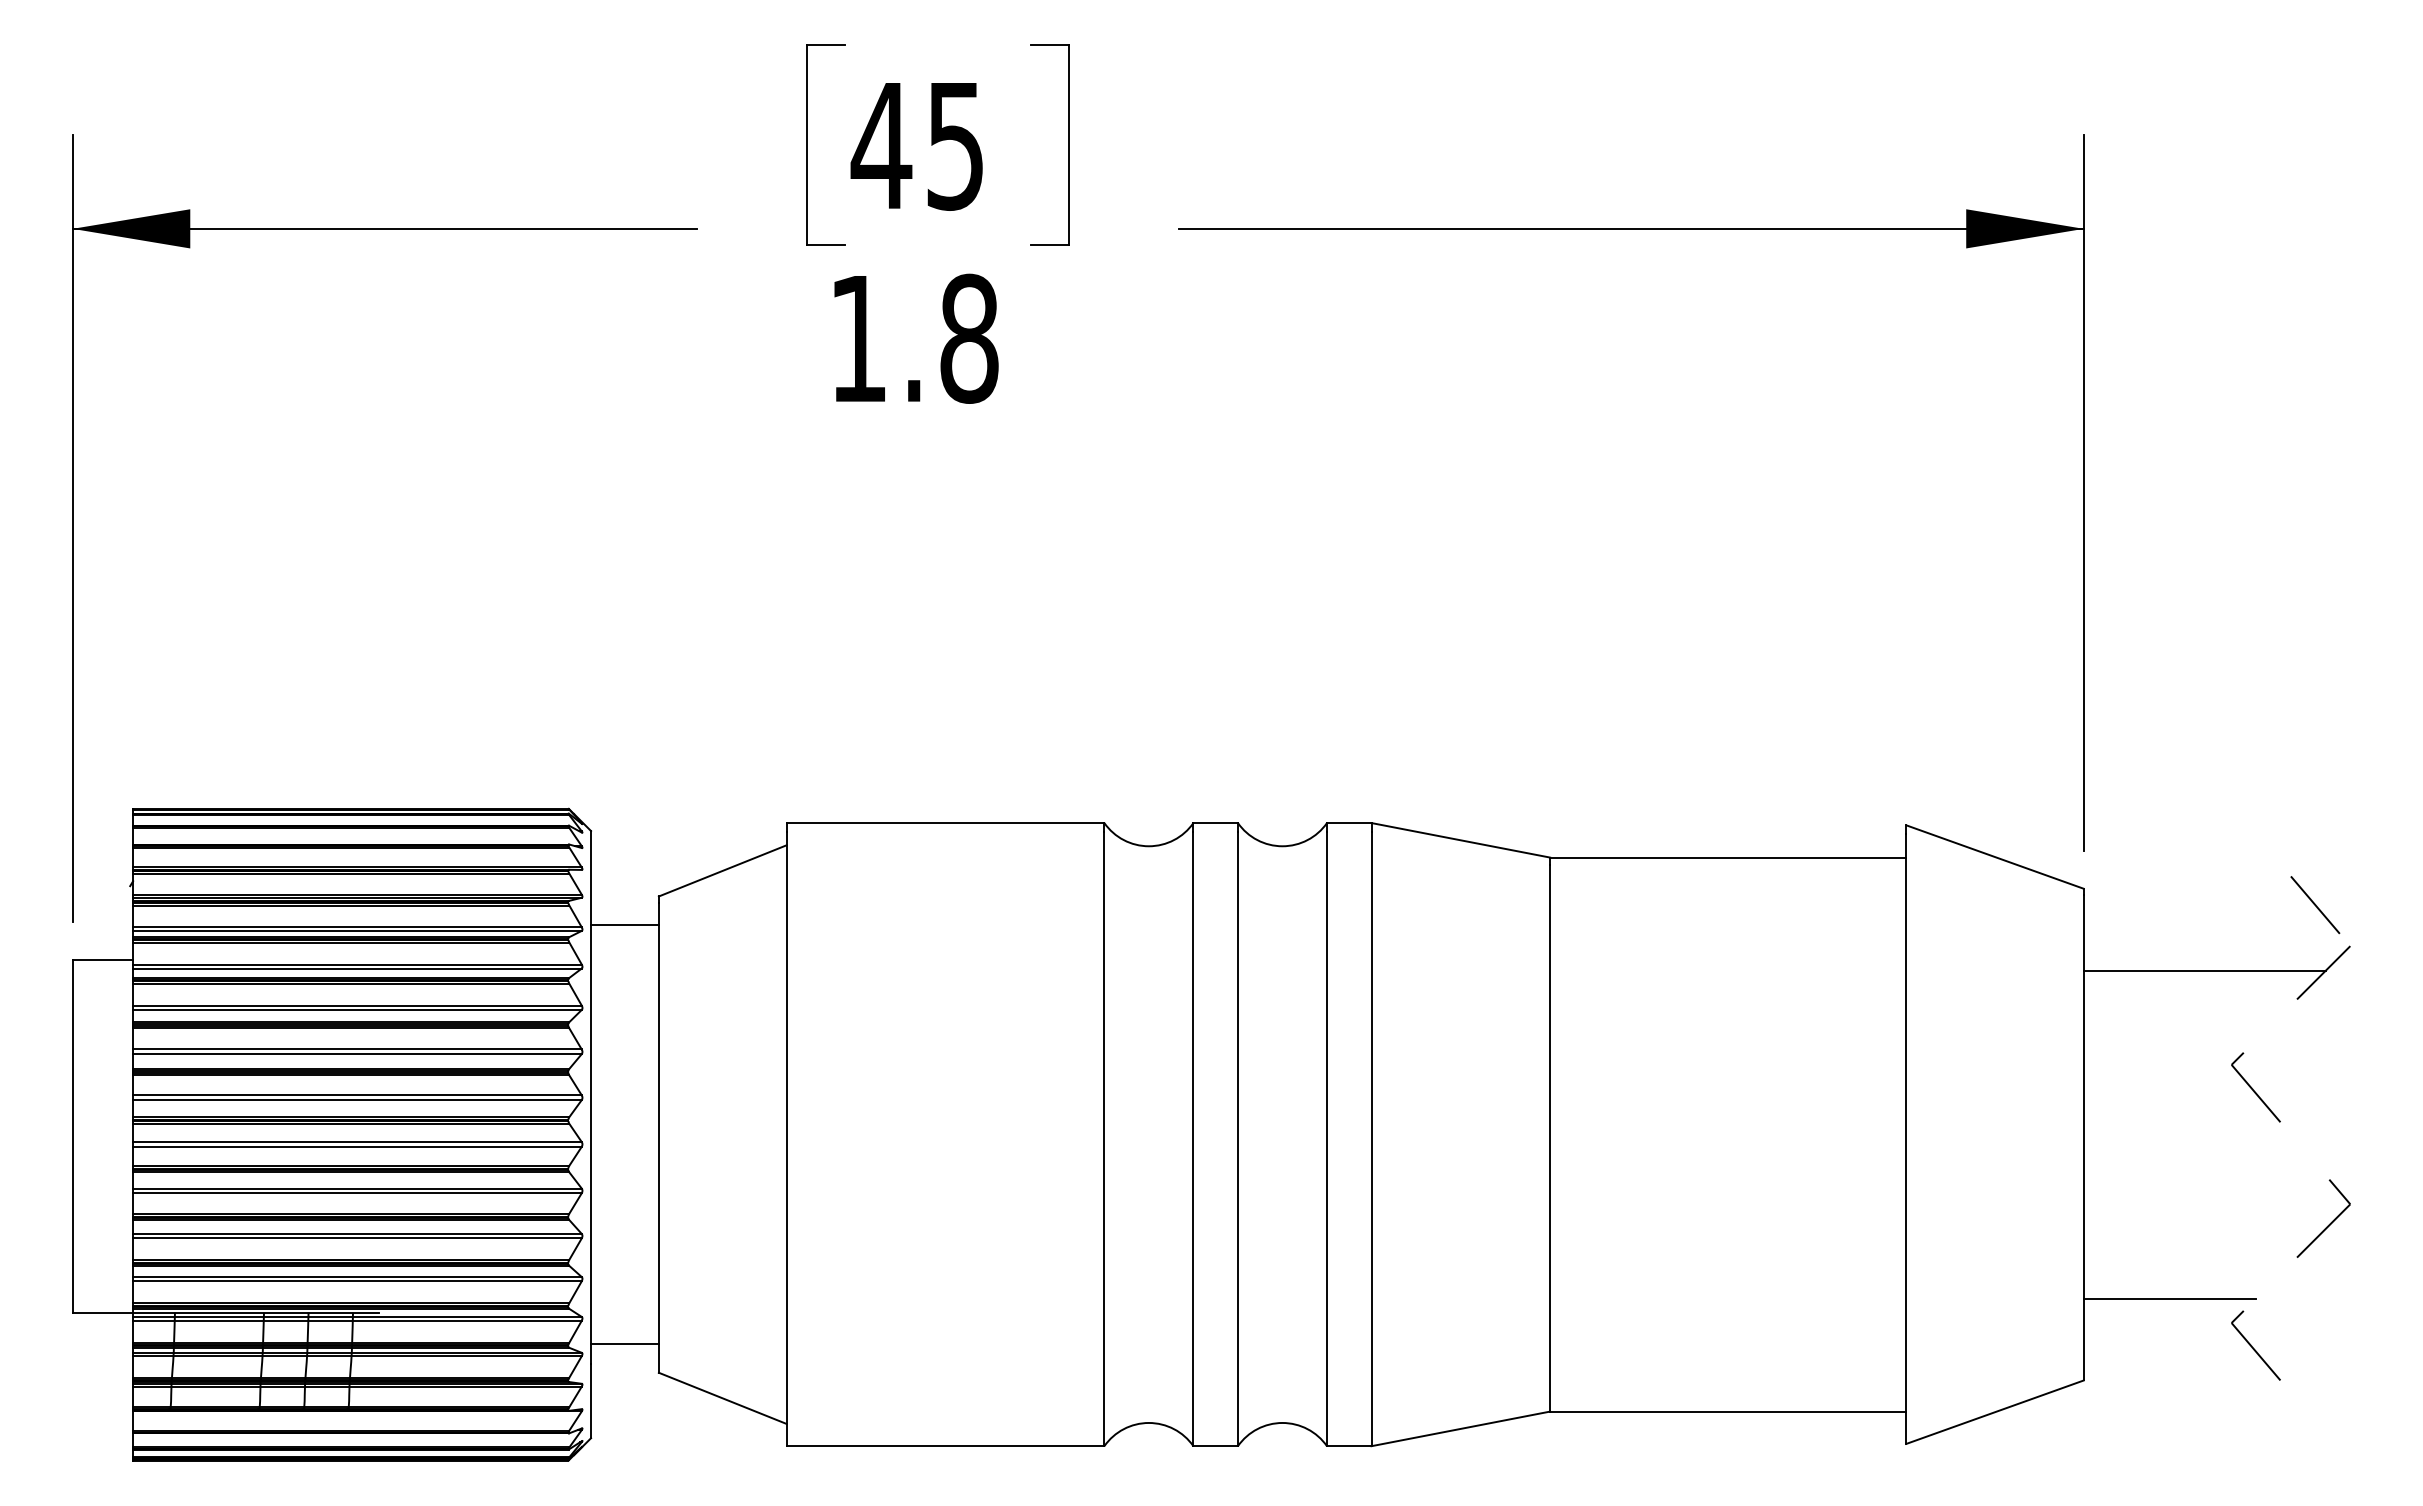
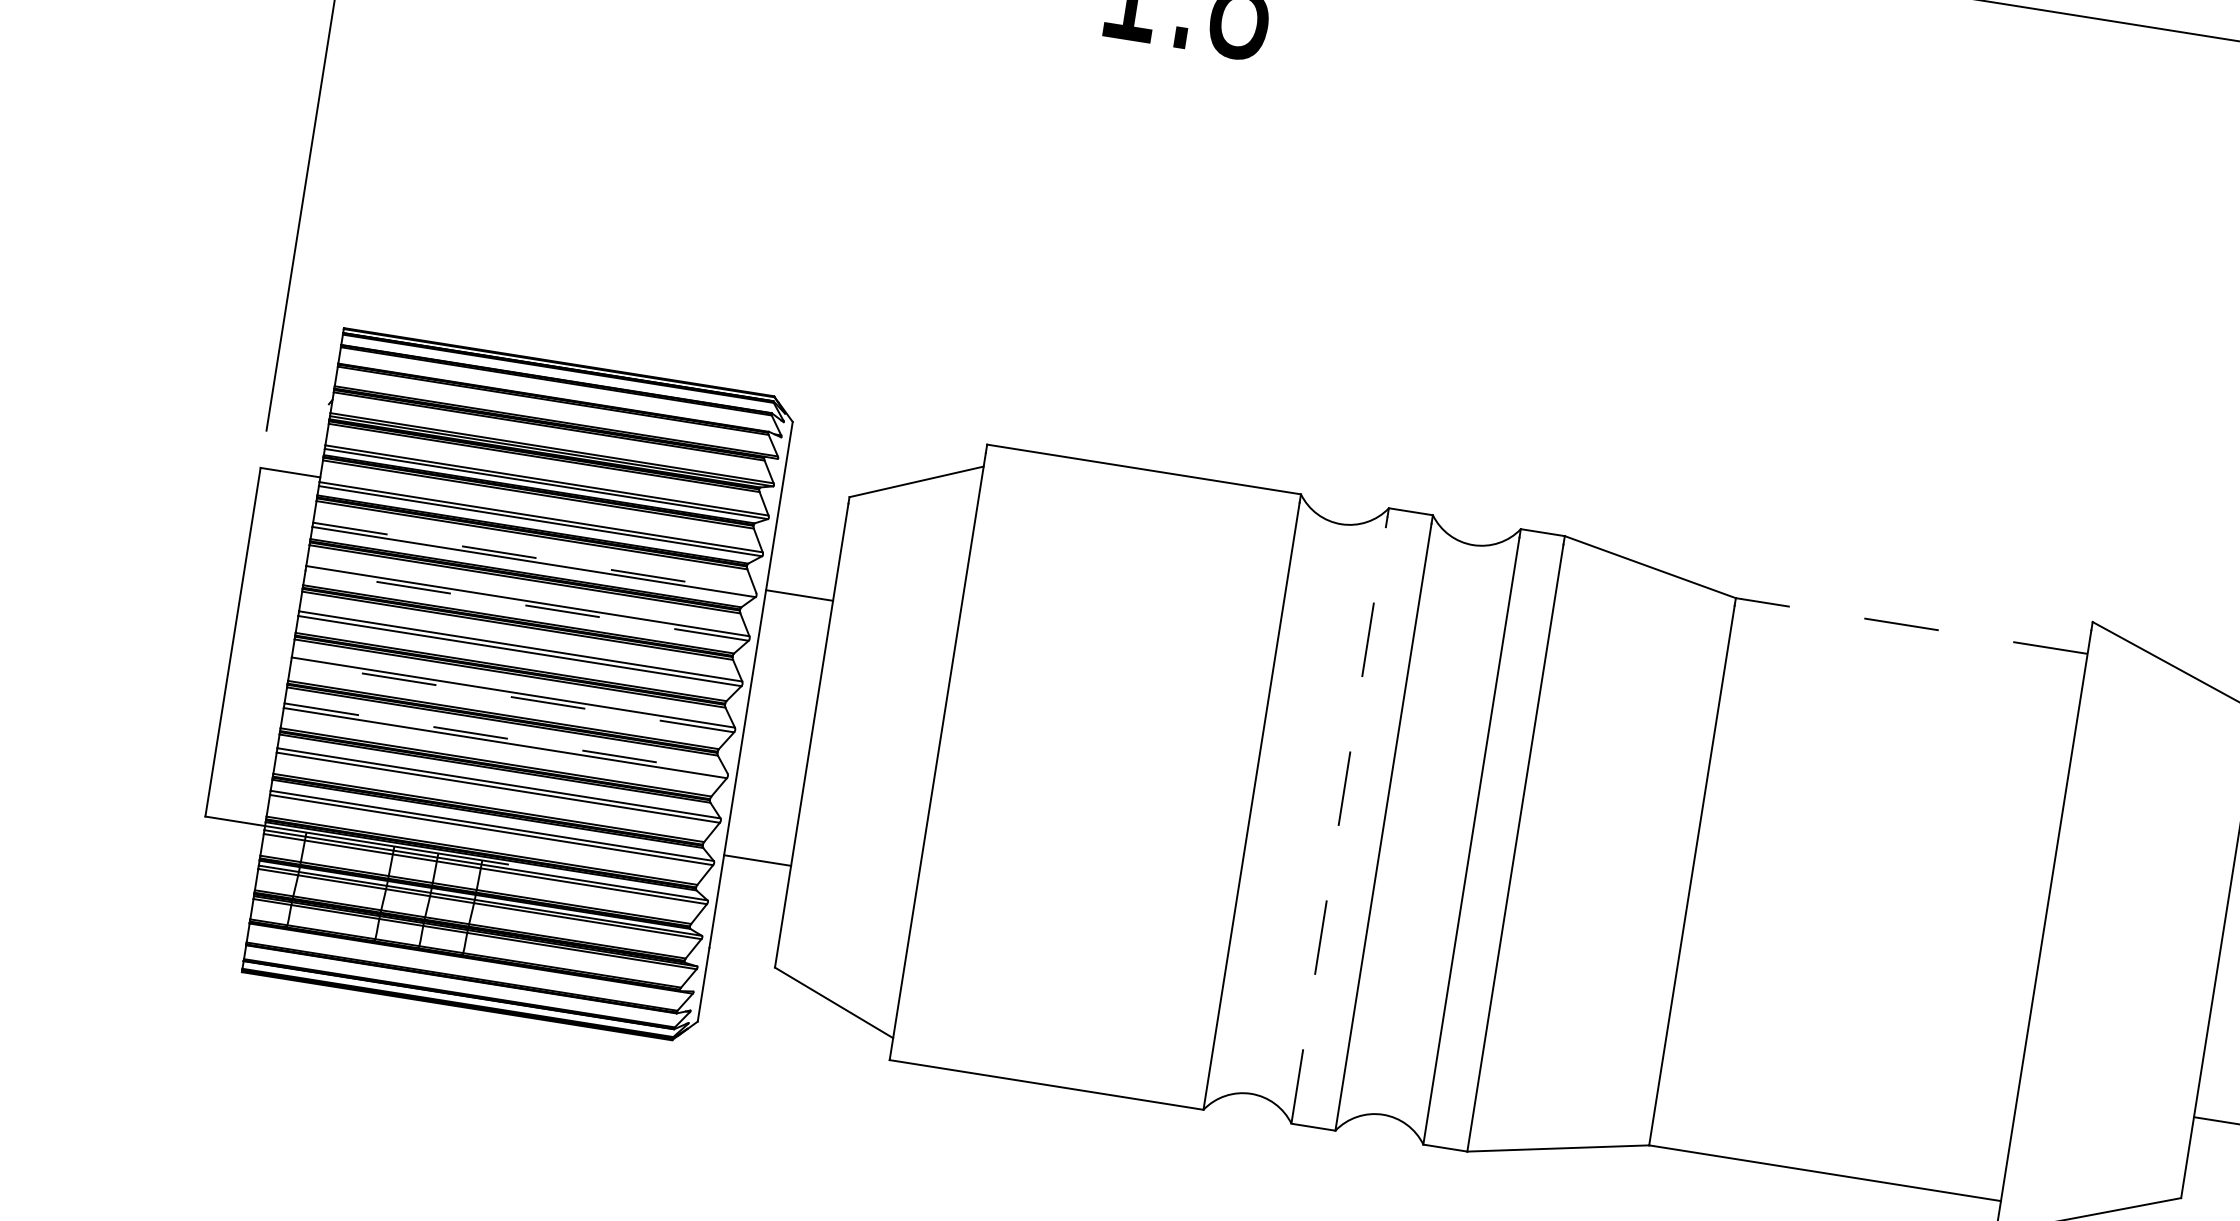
line: (1727, 857) -> (1911, 625), solid -> dashed
line: (624, 925) -> (799, 595), moved
line: (357, 1005) -> (534, 557), solid -> dashed
line: (356, 1054) -> (526, 605), solid -> dashed
line: (1193, 1138) -> (1339, 819), solid -> dashed
line: (356, 1146) -> (511, 696), solid -> dashed
line: (357, 1188) -> (506, 738), solid -> dashed
line: (624, 1343) -> (757, 860), moved

